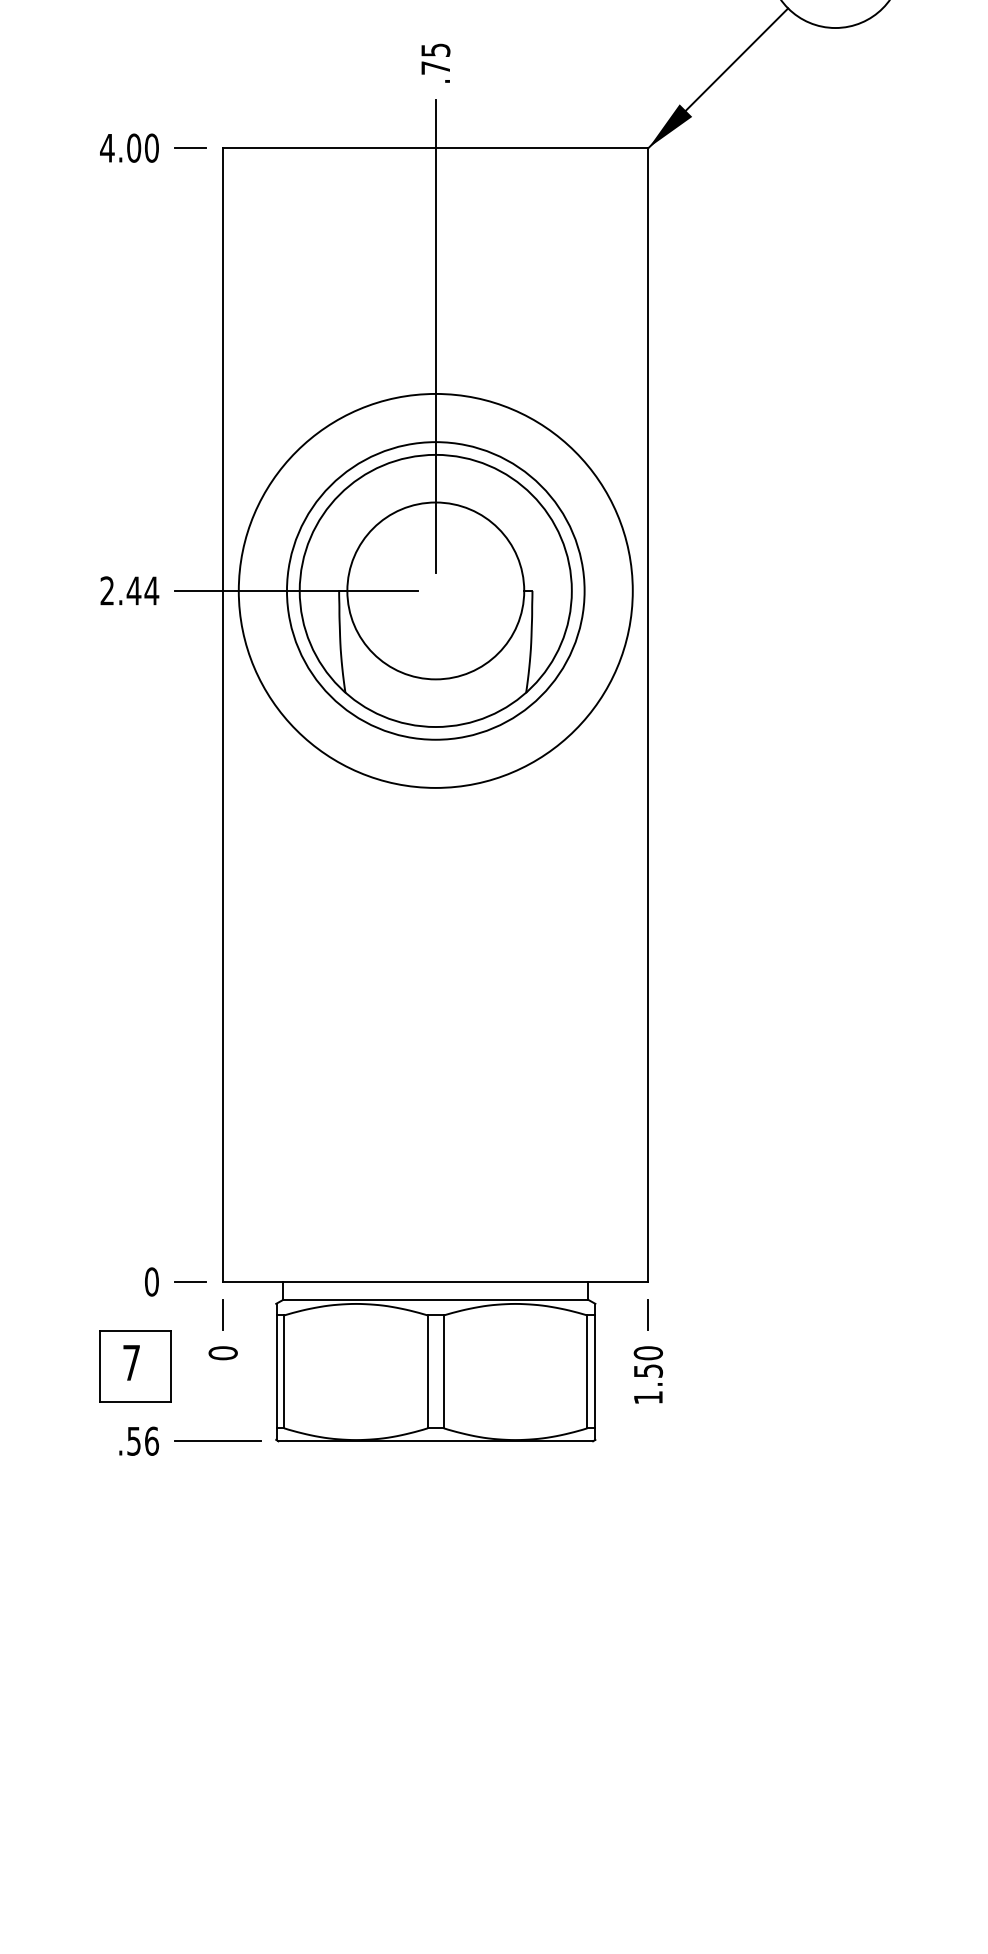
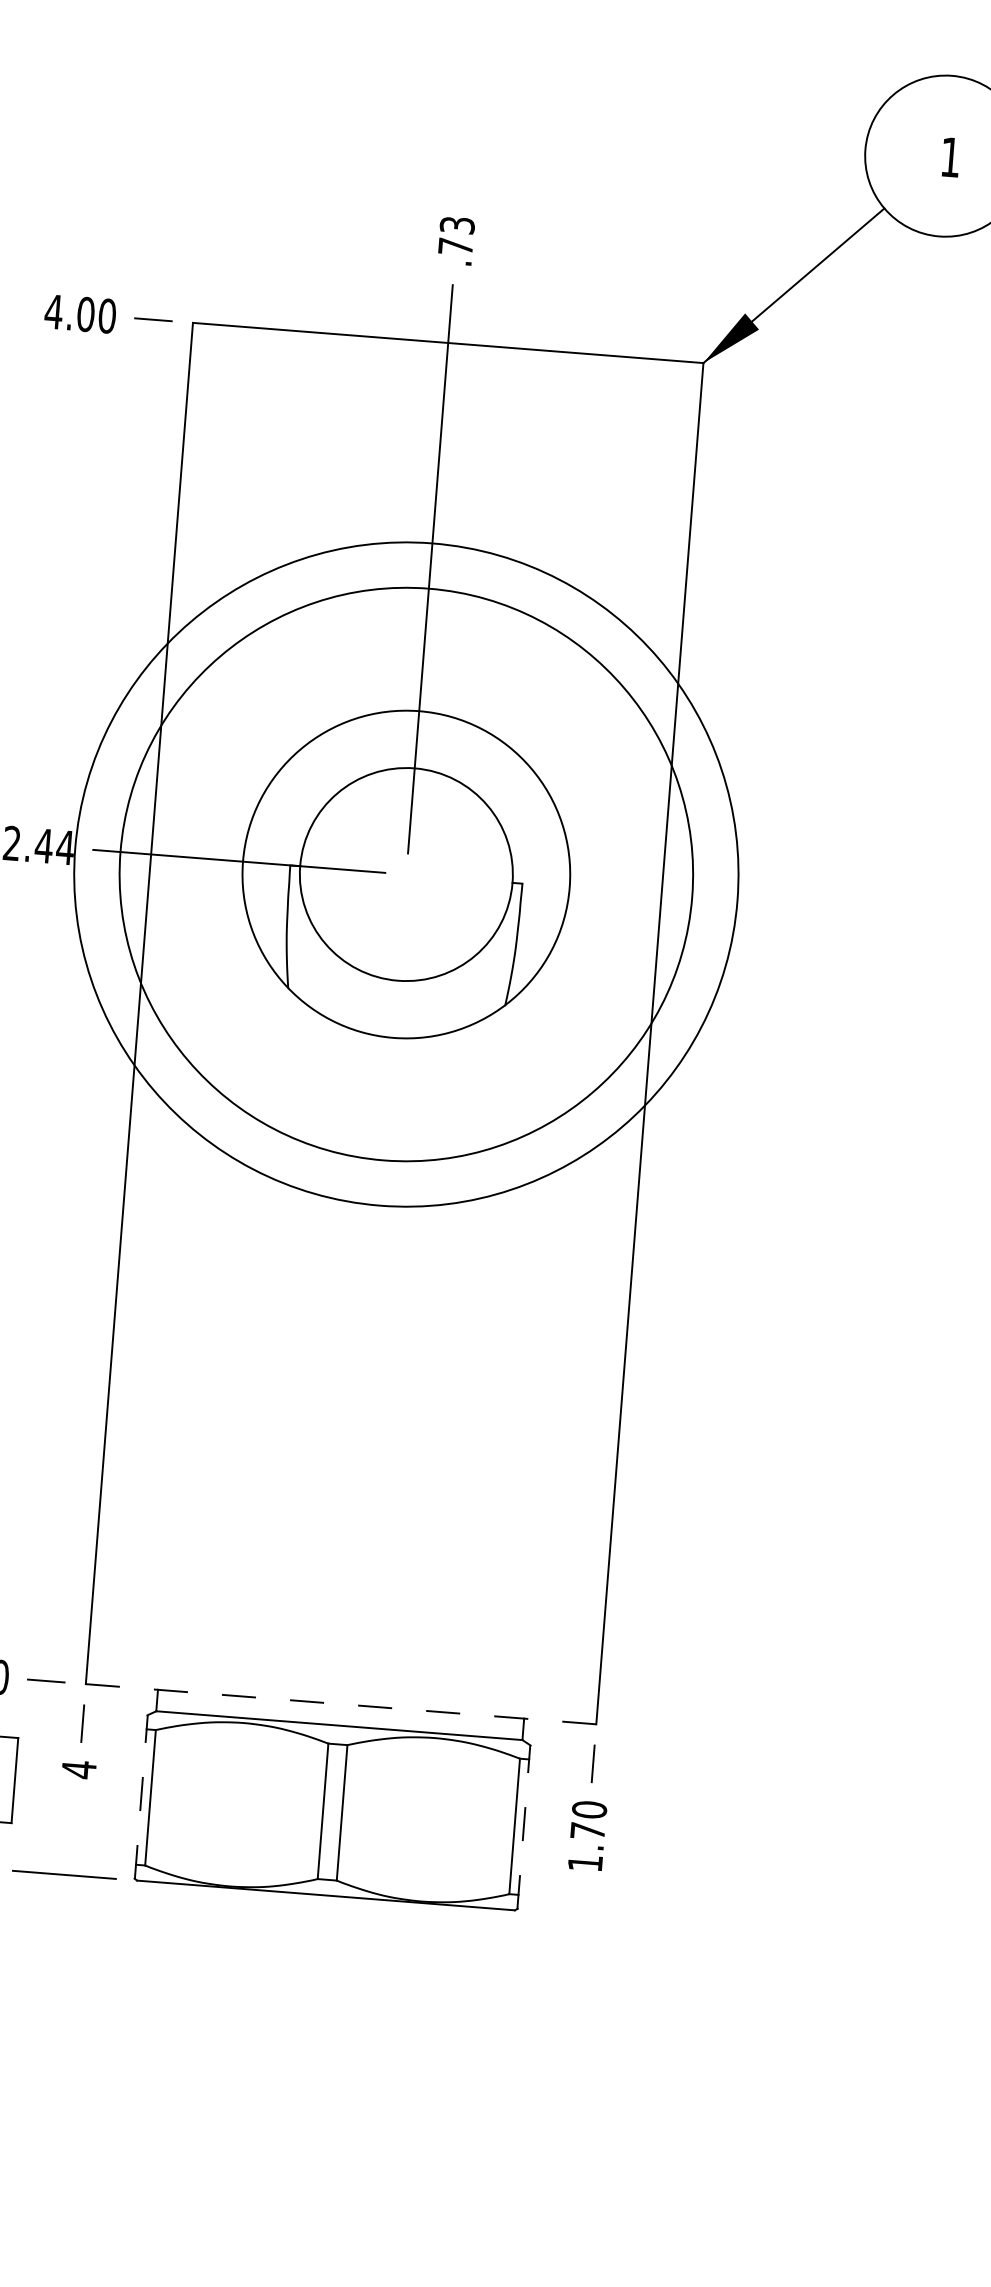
text: (435, 49) -> (457, 224), .75 -> .73
circle: (435, 590) -> (406, 873), size x1.4
circle: (435, 590) -> (406, 873), size x1.6
line: (435, 1282) -> (340, 1704), solid -> dashed
text: (222, 1353) -> (78, 1769), 0 -> 4
text: (648, 1370) -> (588, 1830), 1.50 -> 1.70
line: (276, 1371) -> (141, 1796), solid -> dashed
line: (595, 1371) -> (524, 1826), solid -> dashed

